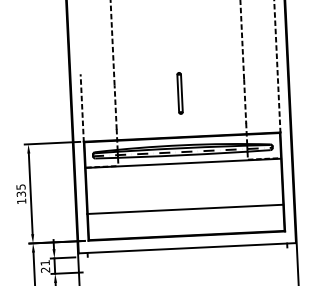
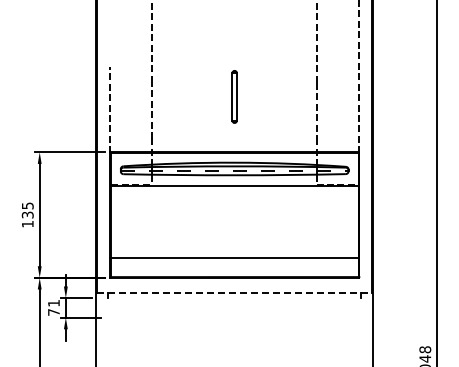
line: (184, 209) -> (233, 257), moved
line: (187, 248) -> (234, 293), solid -> dashed
text: (45, 270) -> (53, 312), 21 -> 71

